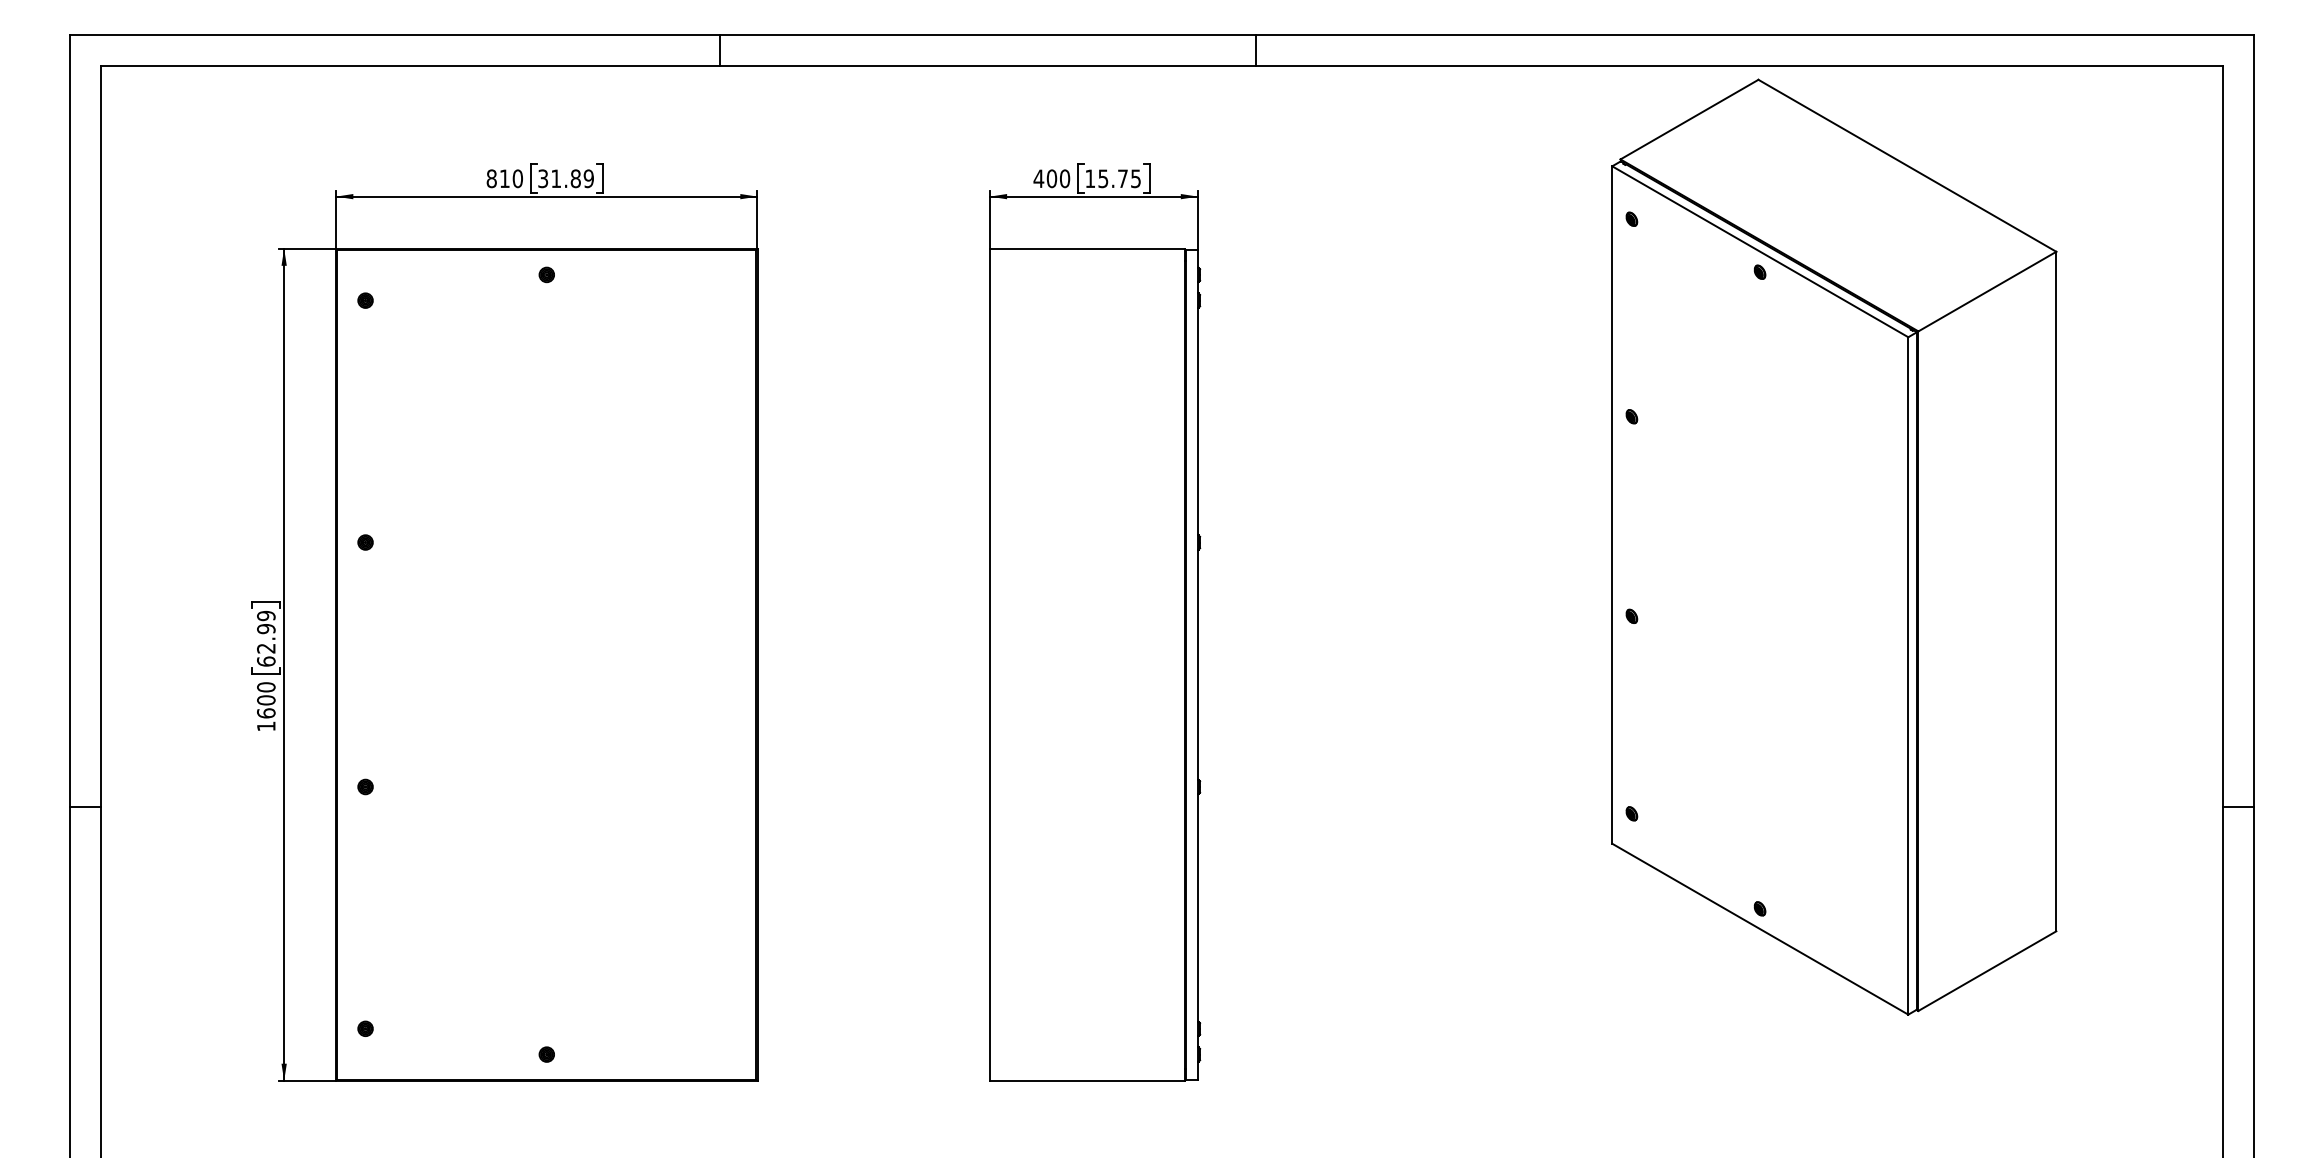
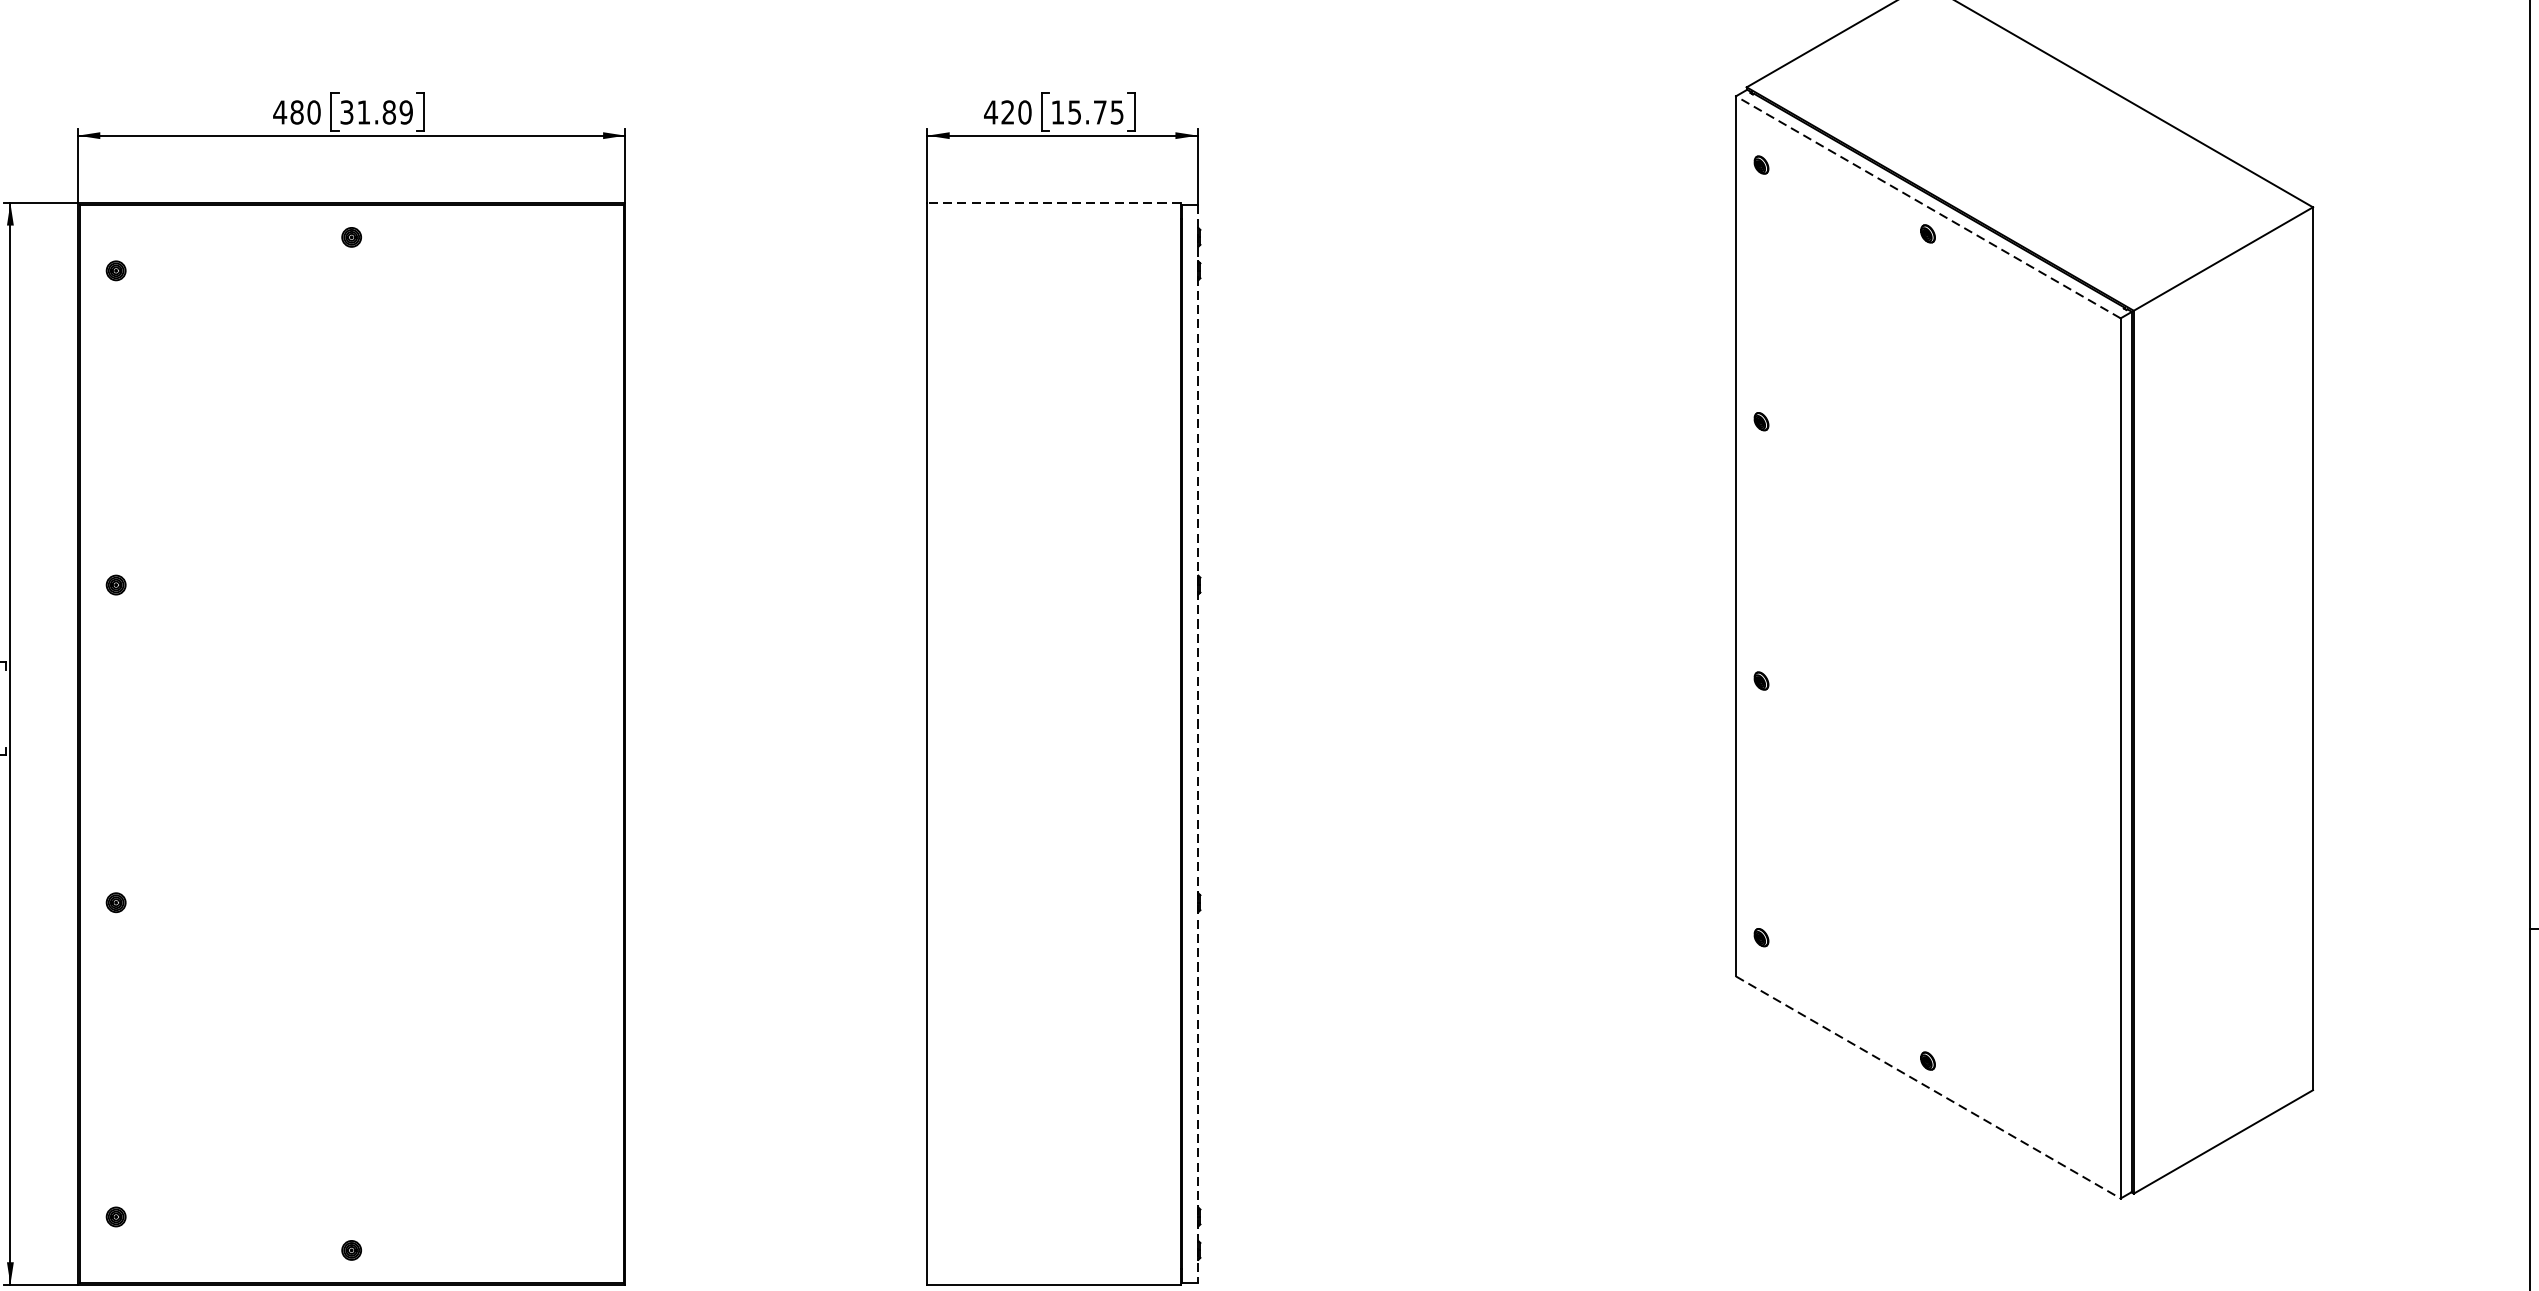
text: (497, 178) -> (287, 112), 810 -> 480
text: (1051, 178) -> (1007, 112), 400 -> 420
line: (1087, 248) -> (1054, 203), solid -> dashed
line: (1760, 251) -> (1928, 206), solid -> dashed
line: (1197, 664) -> (1197, 743), solid -> dashed
line: (1760, 929) -> (1928, 1087), solid -> dashed

